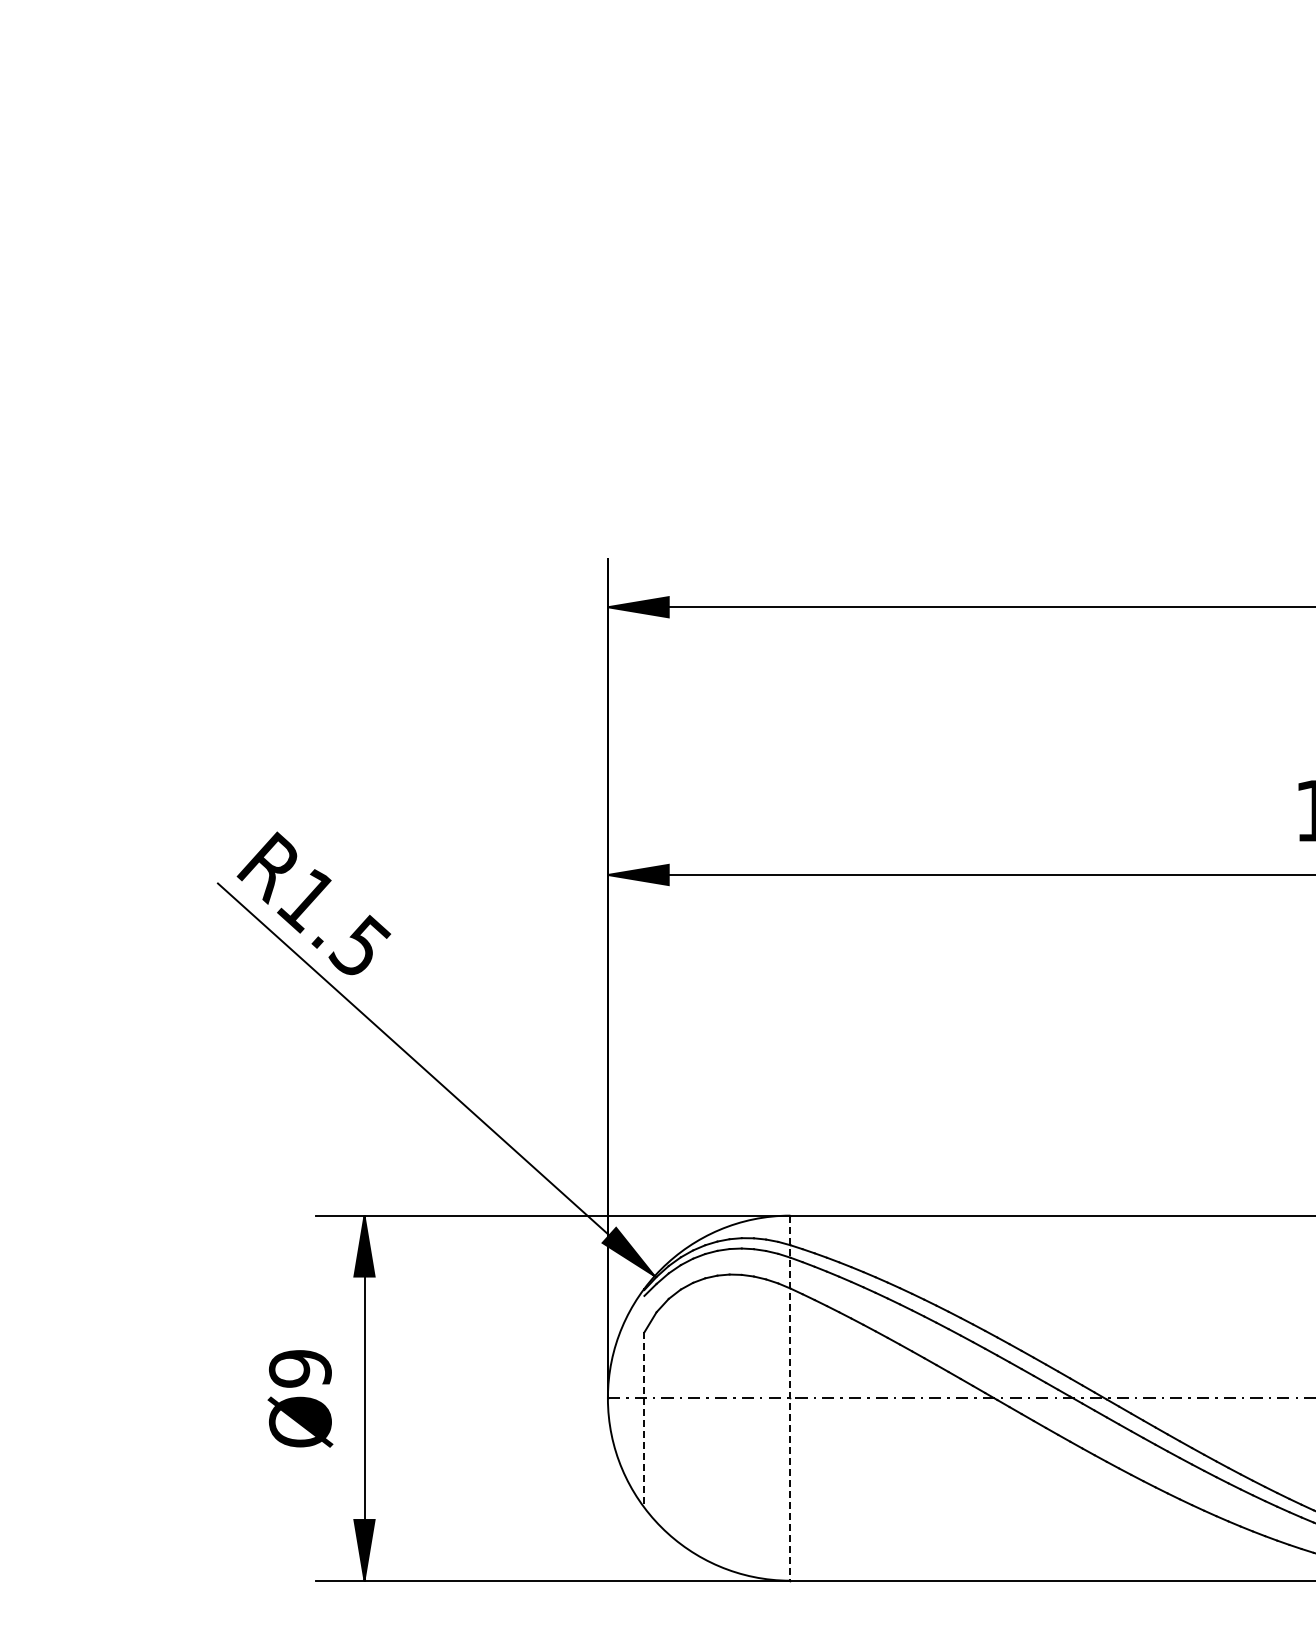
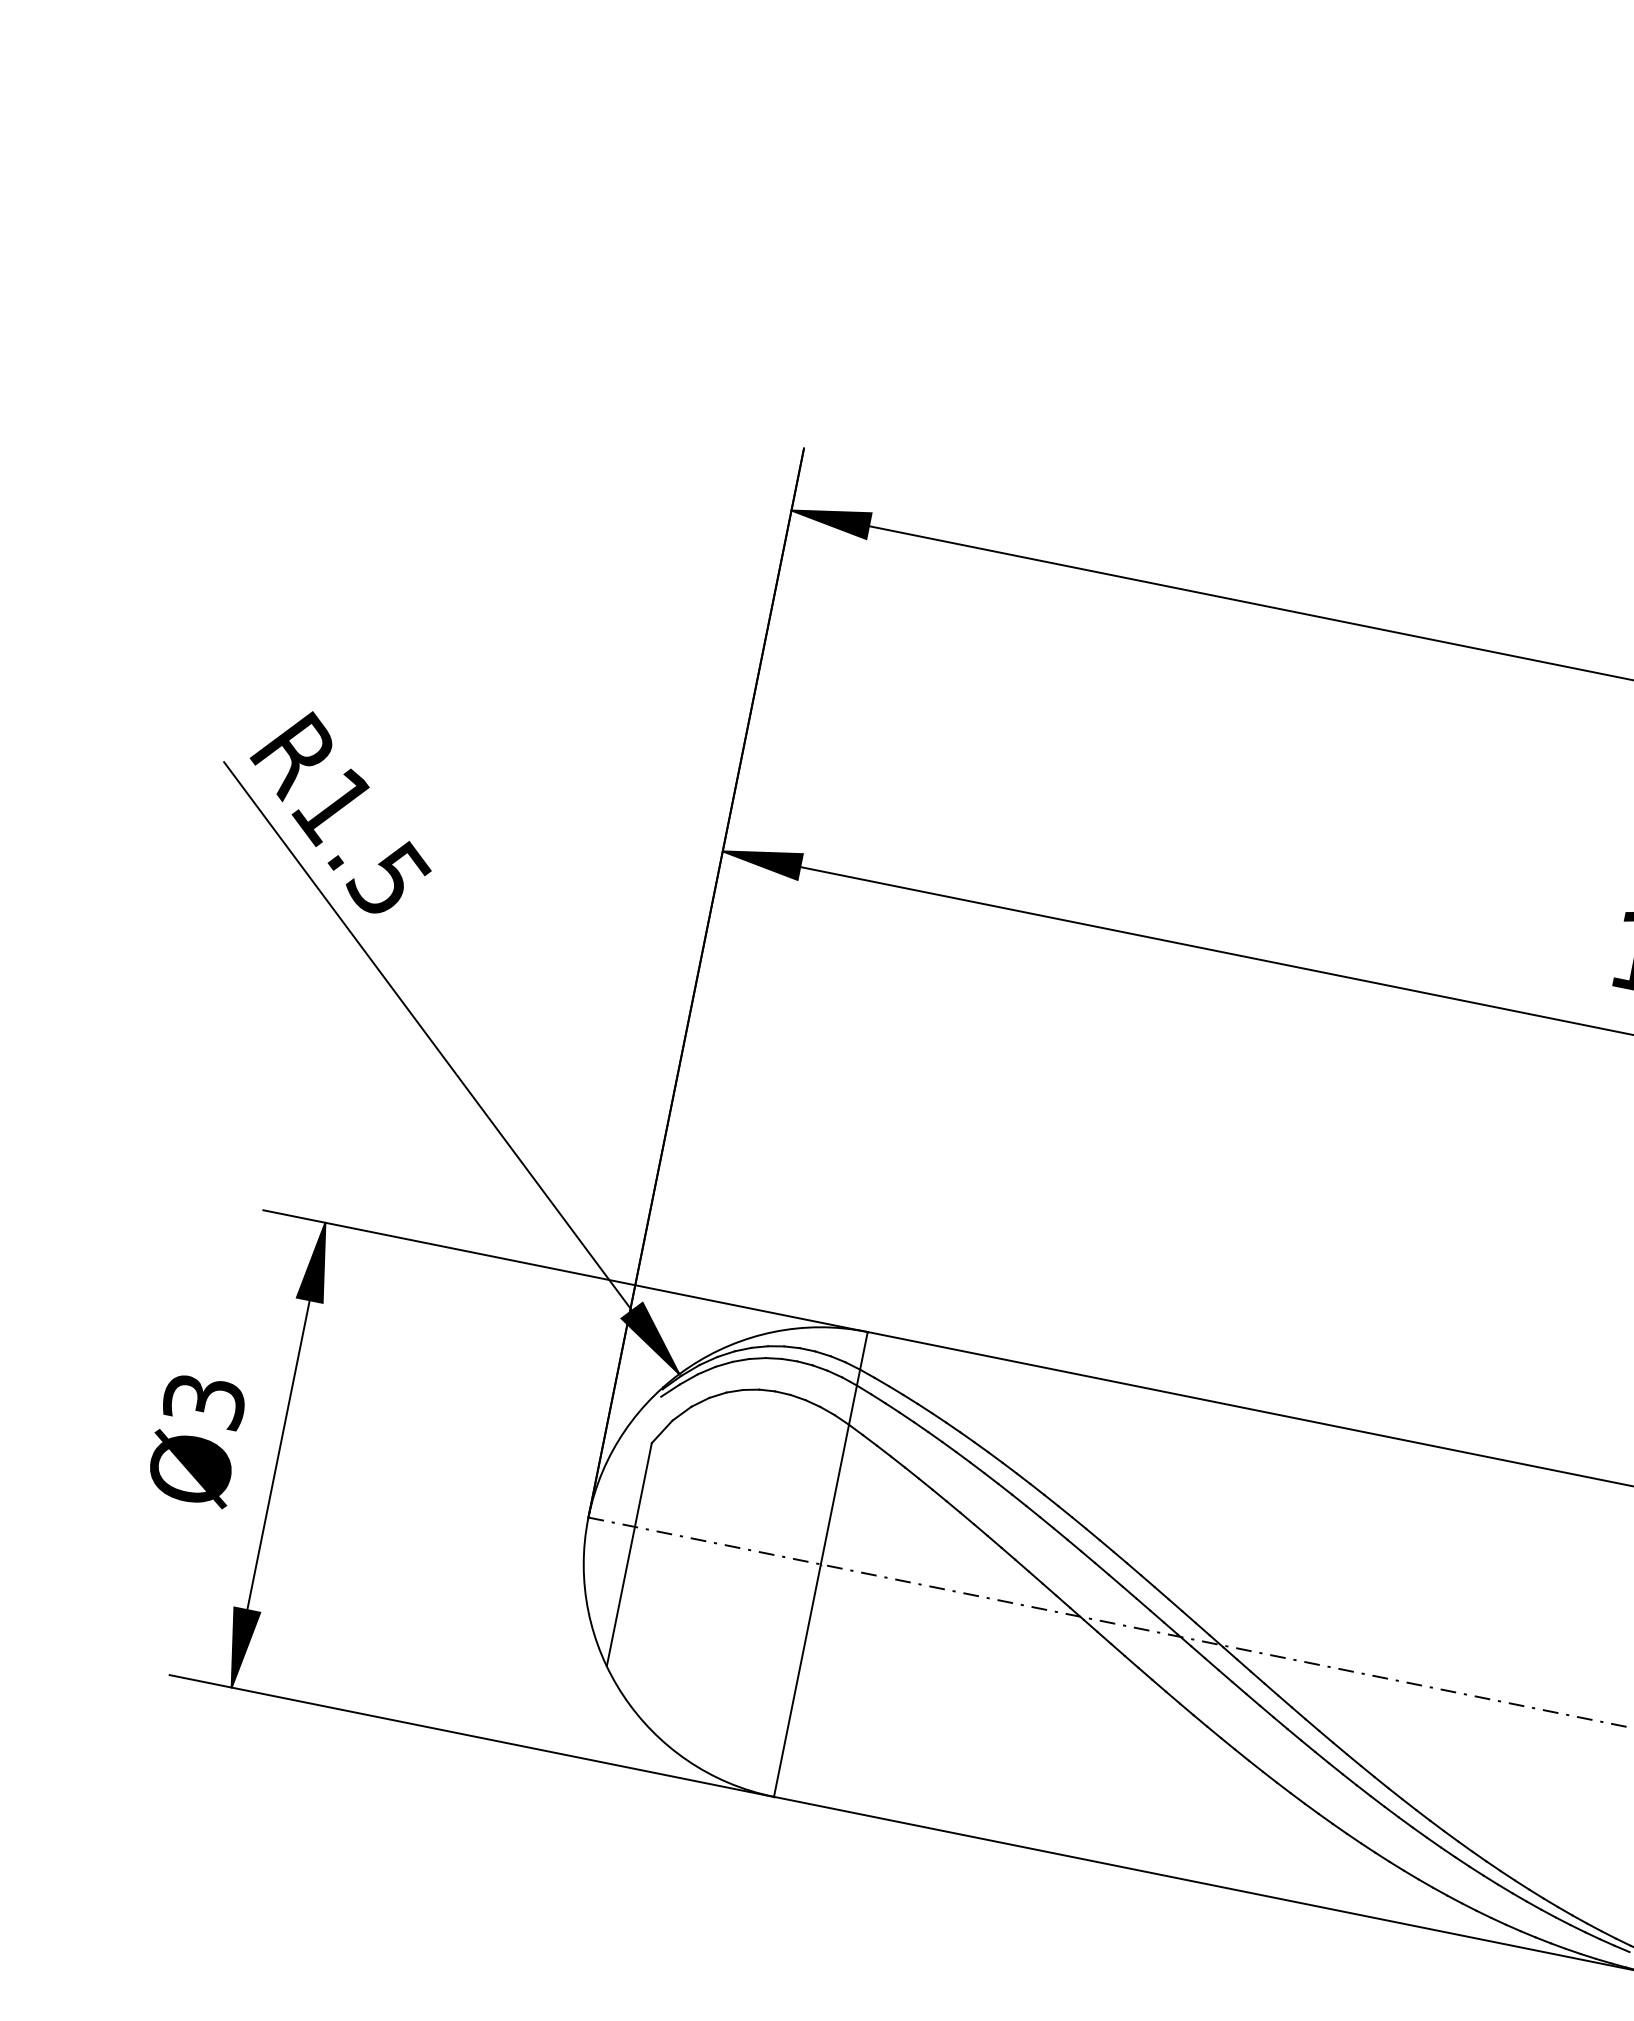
text: (300, 1368) -> (204, 1400), Ø9 -> Ø3
line: (790, 1398) -> (820, 1564), dashed -> solid
line: (644, 1420) -> (629, 1555), dashed -> solid

